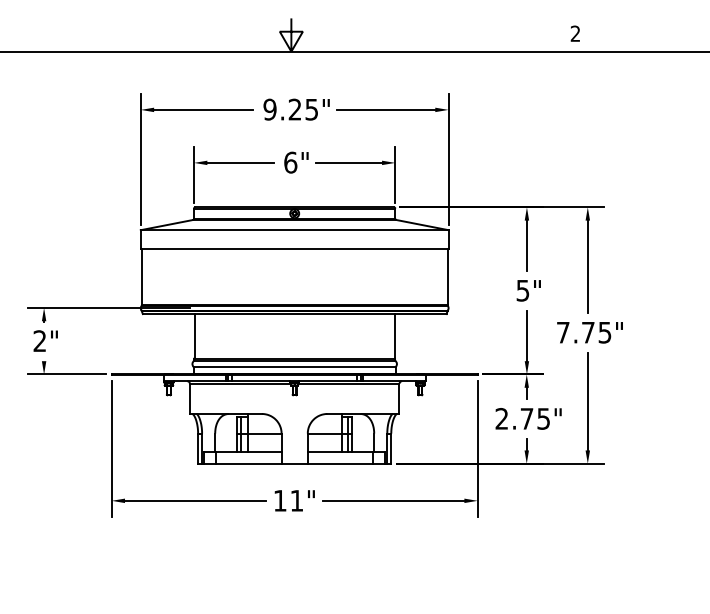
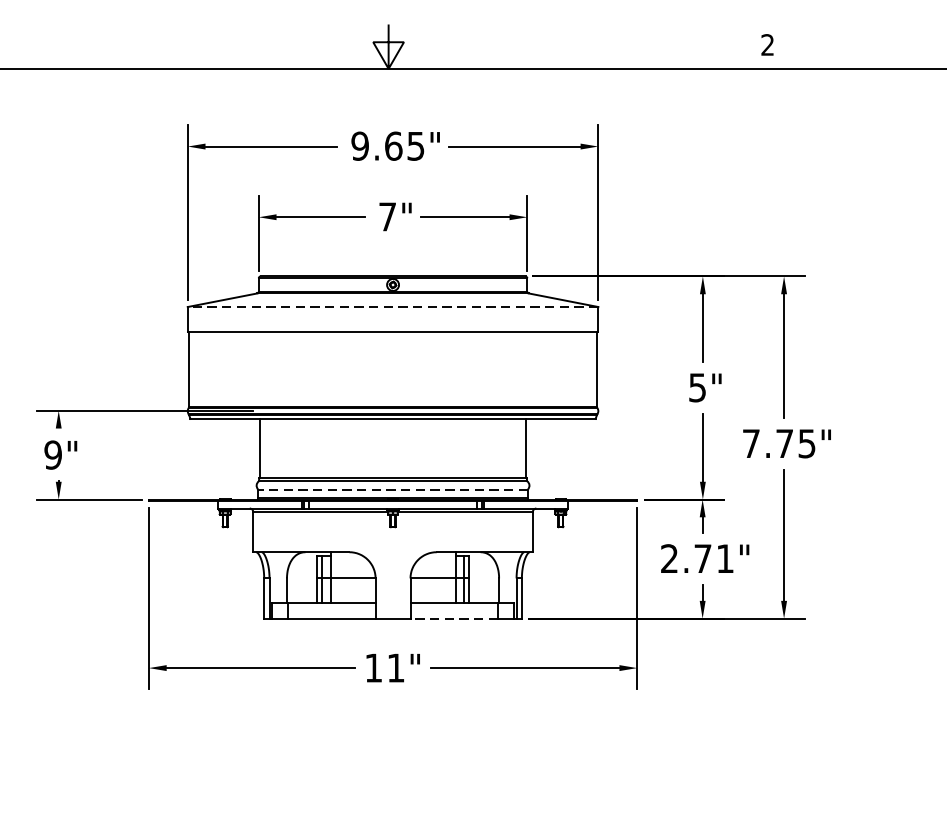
text: (294, 109) -> (392, 146), 9.25" -> 9.65"
text: (290, 162) -> (387, 216), 6" -> 7"
line: (294, 230) -> (392, 307), solid -> dashed
text: (39, 341) -> (52, 455), 2" -> 9"
line: (294, 367) -> (392, 490), solid -> dashed
text: (543, 418) -> (724, 558), 2.75" -> 2.71"
line: (340, 463) -> (454, 618), solid -> dashed

